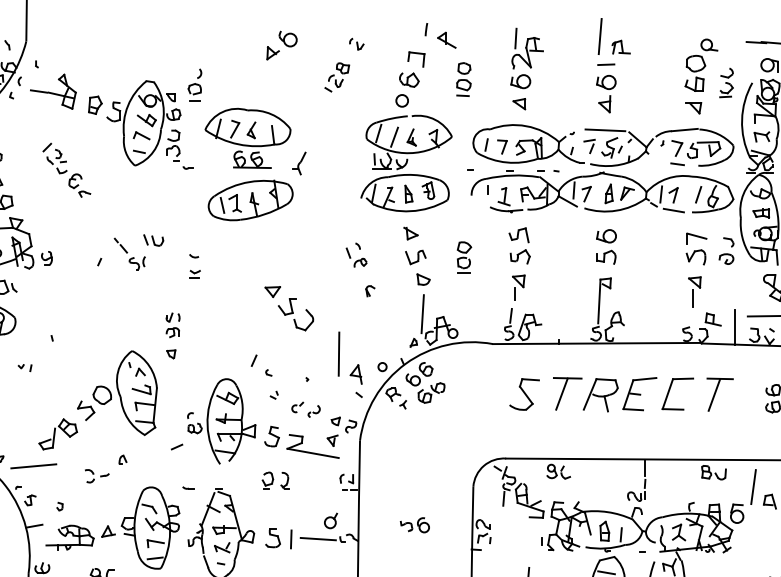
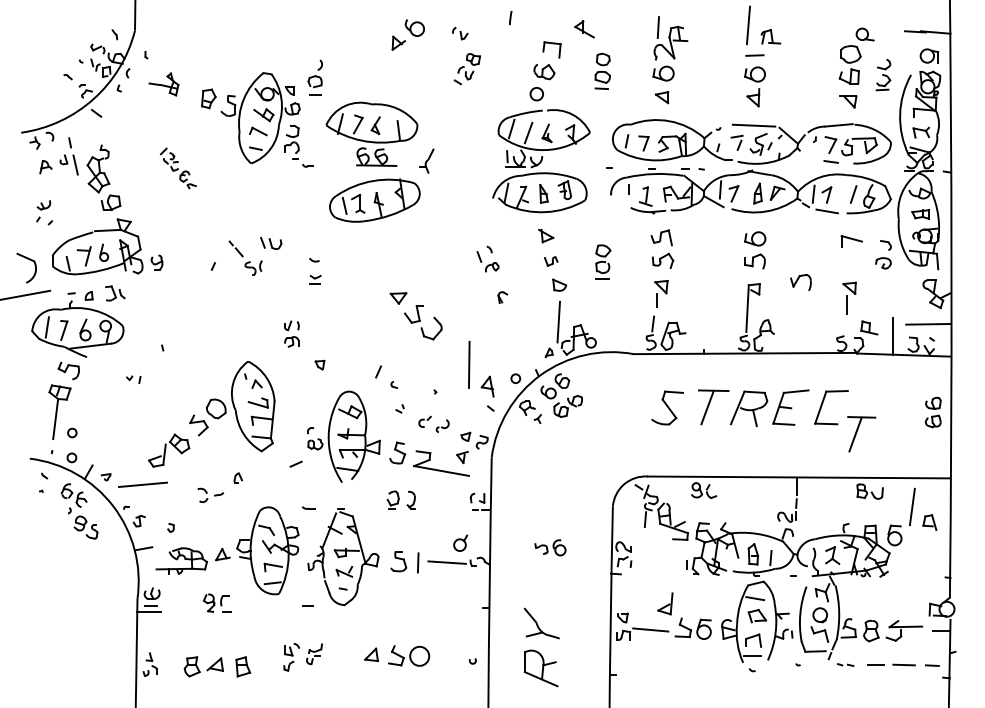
line: (426, 30) -> (510, 18), moved
part: (357, 44) -> (460, 33), moved
part: (52, 91) -> (163, 84), size x0.6
part: (67, 170) -> (178, 168), size x0.7
part: (415, 257) -> (550, 261), size x0.6
part: (695, 257) -> (800, 282), moved
part: (170, 354) -> (319, 365), moved
part: (719, 394) -> (861, 434), moved

